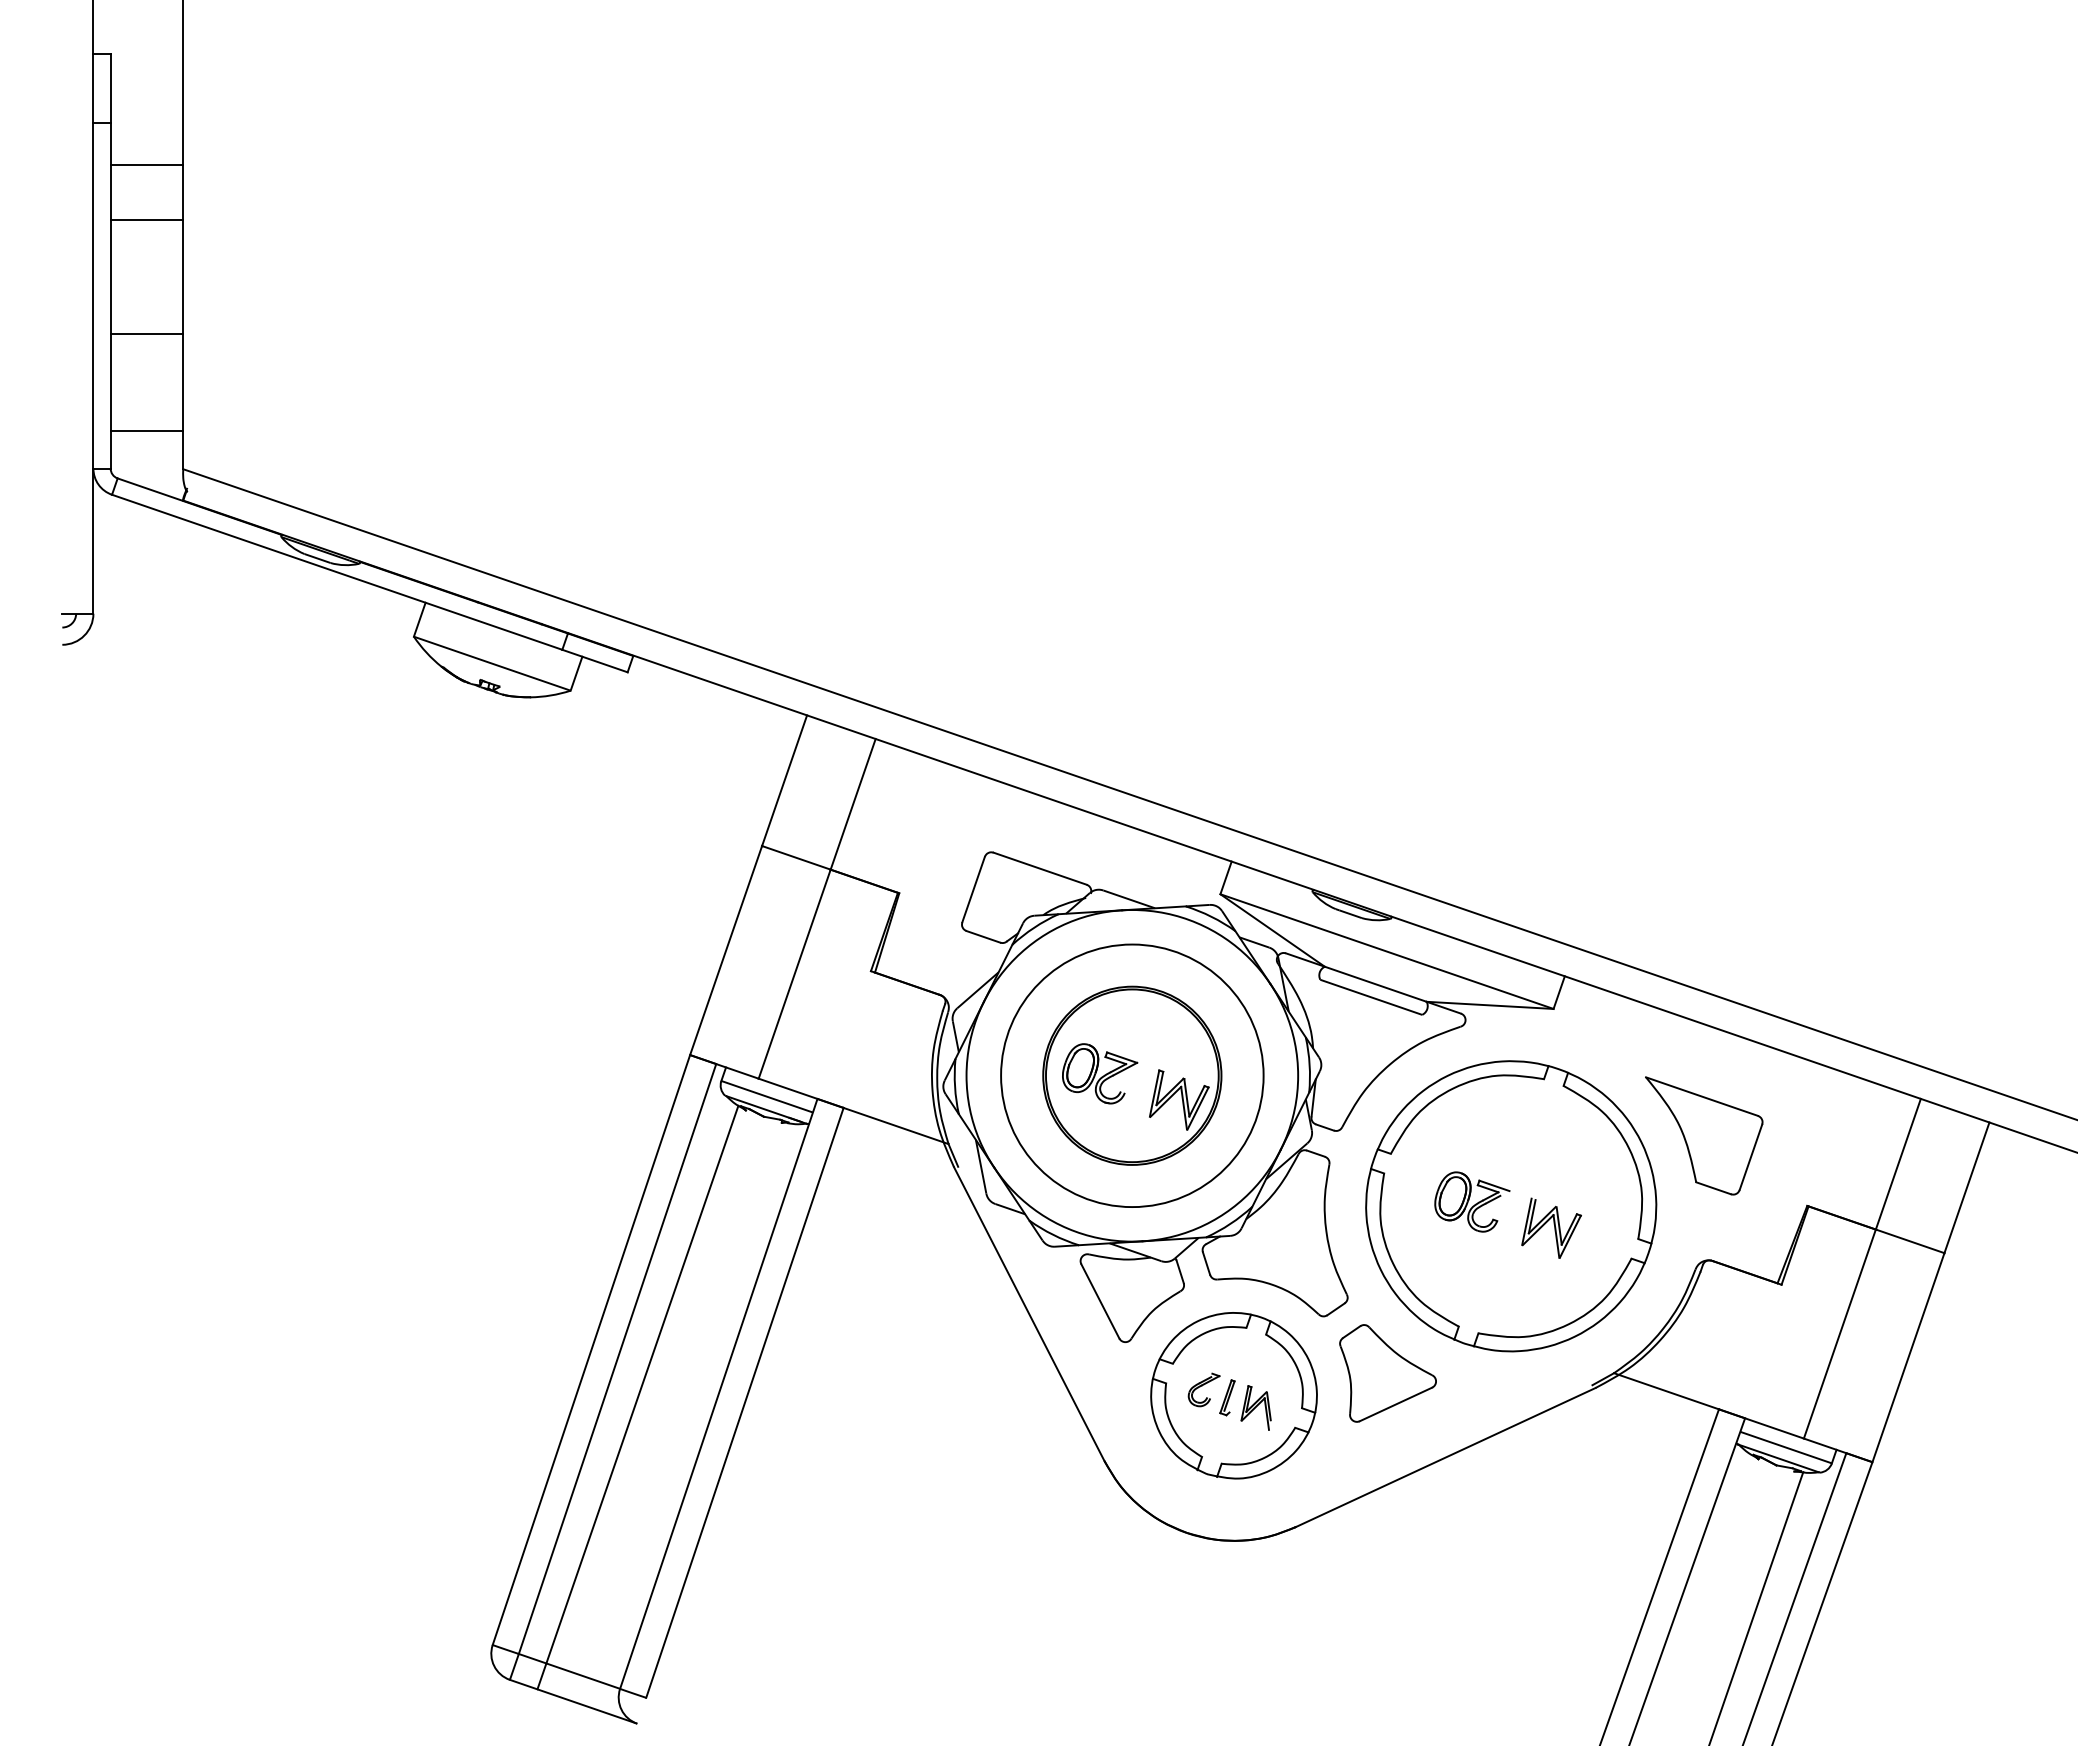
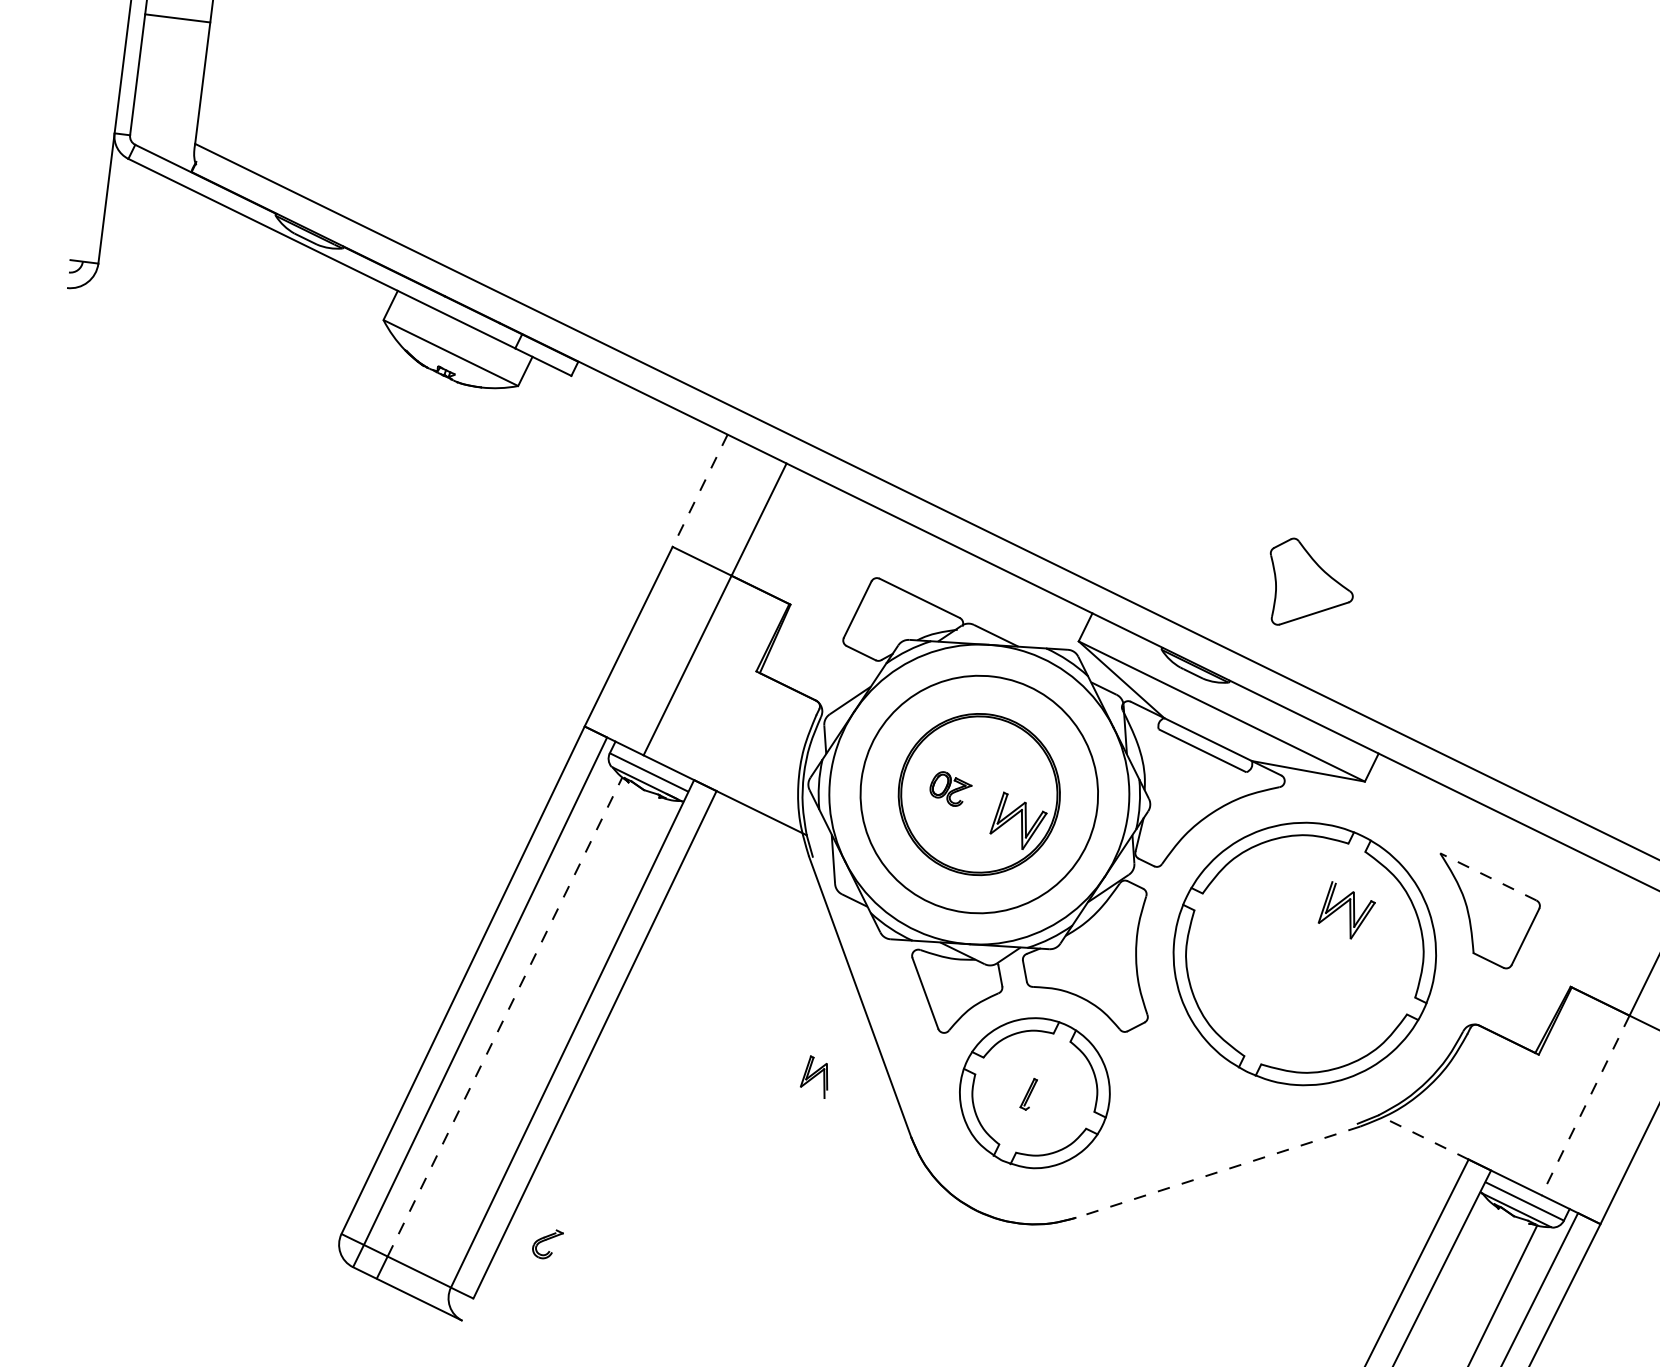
line: (146, 430) -> (166, 105), removed
line: (784, 781) -> (699, 491), solid -> dashed
part: (1100, 1073) -> (951, 788), size x0.6
line: (1701, 1096) -> (1487, 876), solid -> dashed
part: (1472, 1201) -> (1270, 945), removed
part: (1551, 1227) -> (1347, 910), moved
line: (1839, 1334) -> (1585, 1105), solid -> dashed
part: (1387, 1373) -> (1310, 584), moved
line: (642, 1384) -> (505, 1016), solid -> dashed
part: (1203, 1389) -> (547, 1243), moved
line: (1666, 1391) -> (1423, 1137), solid -> dashed
part: (1255, 1407) -> (814, 1076), moved
line: (1445, 1457) -> (1217, 1172), solid -> dashed

